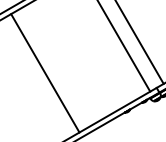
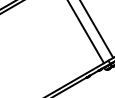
line: (45, 73) -> (31, 50), removed

